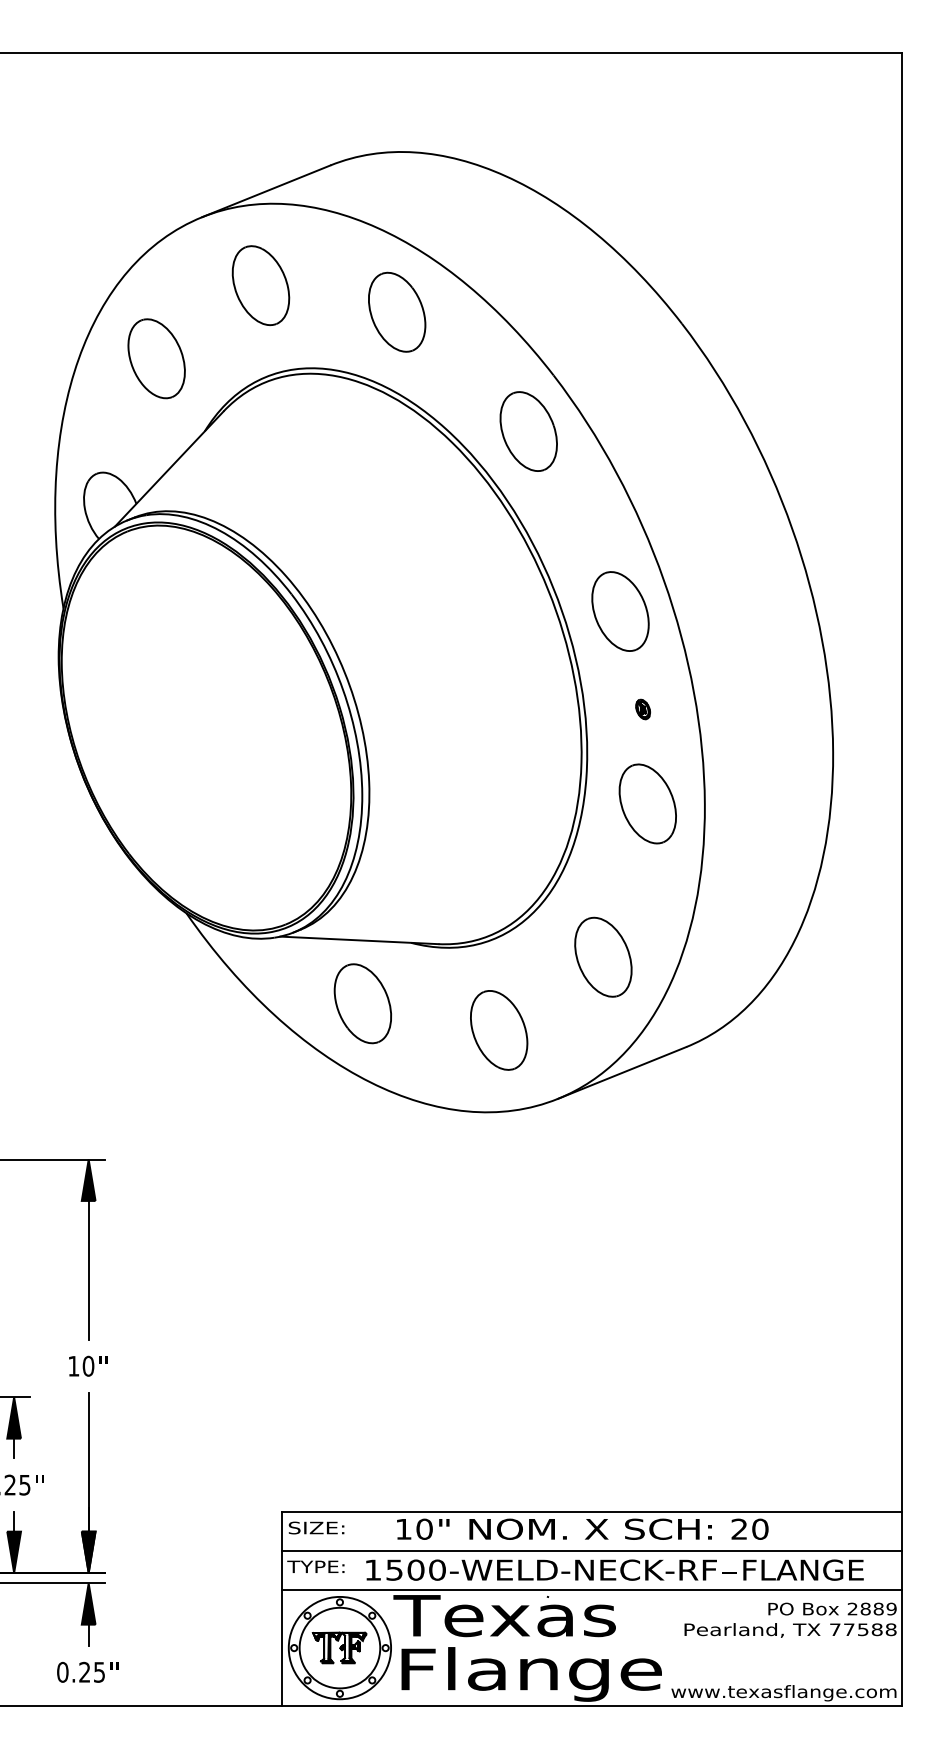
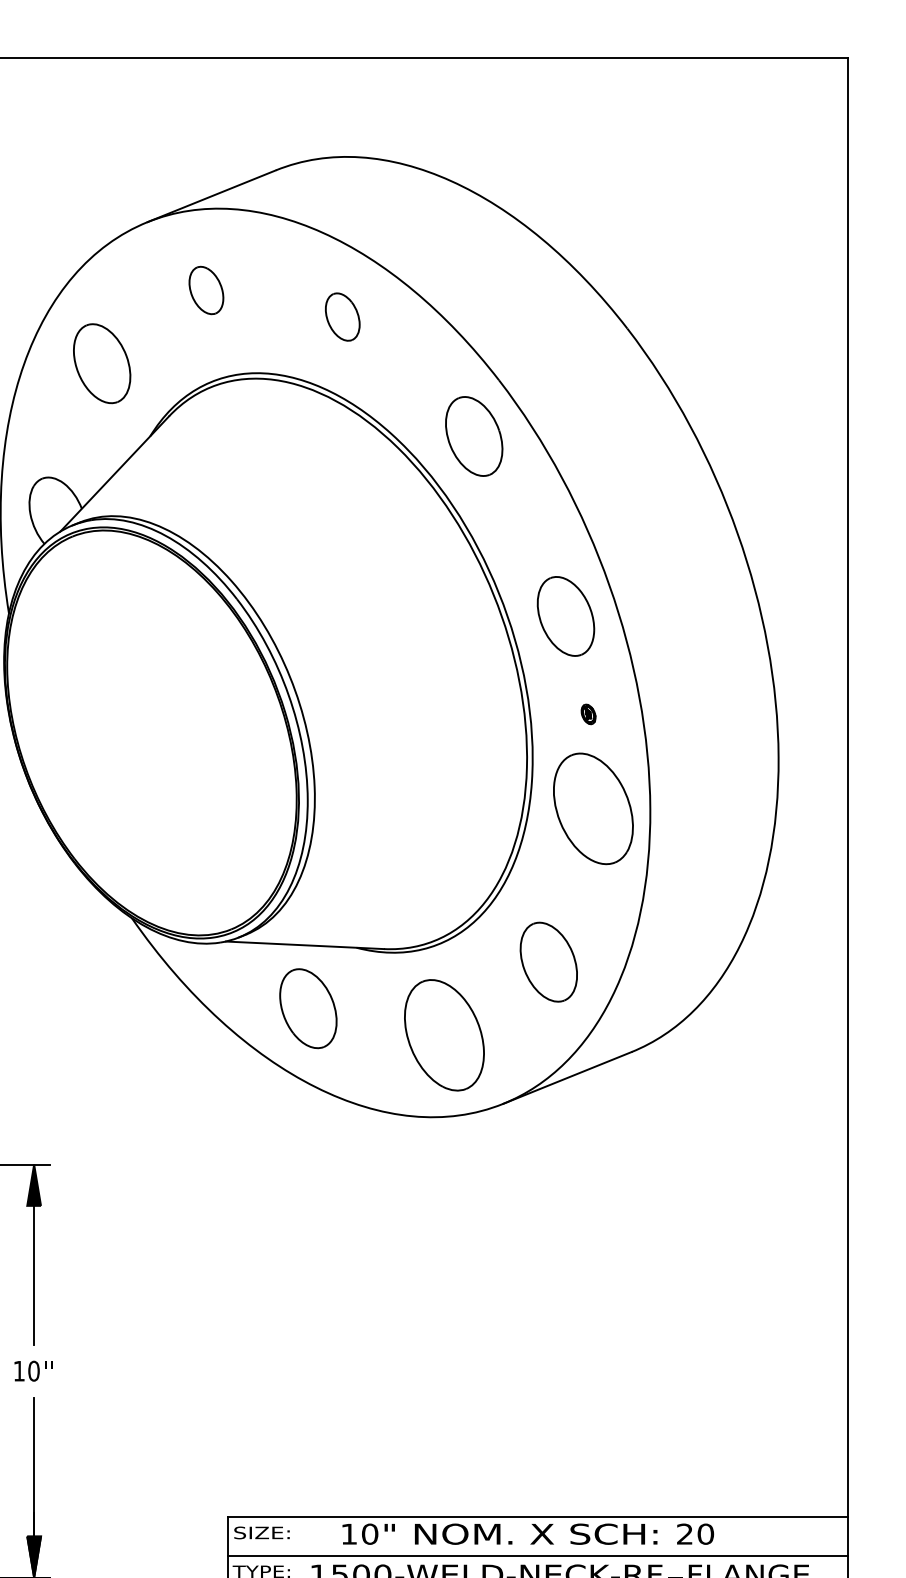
part: (260, 285) -> (205, 290), size x0.6
part: (397, 311) -> (342, 316), size x0.6
part: (647, 803) -> (592, 808), size x1.4
part: (499, 1030) -> (444, 1035), size x1.4

